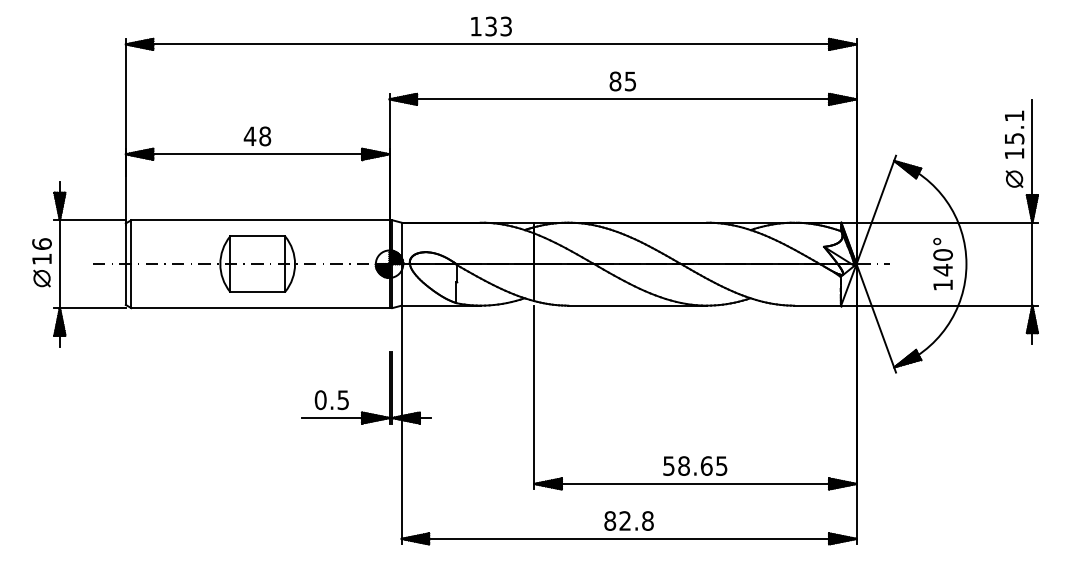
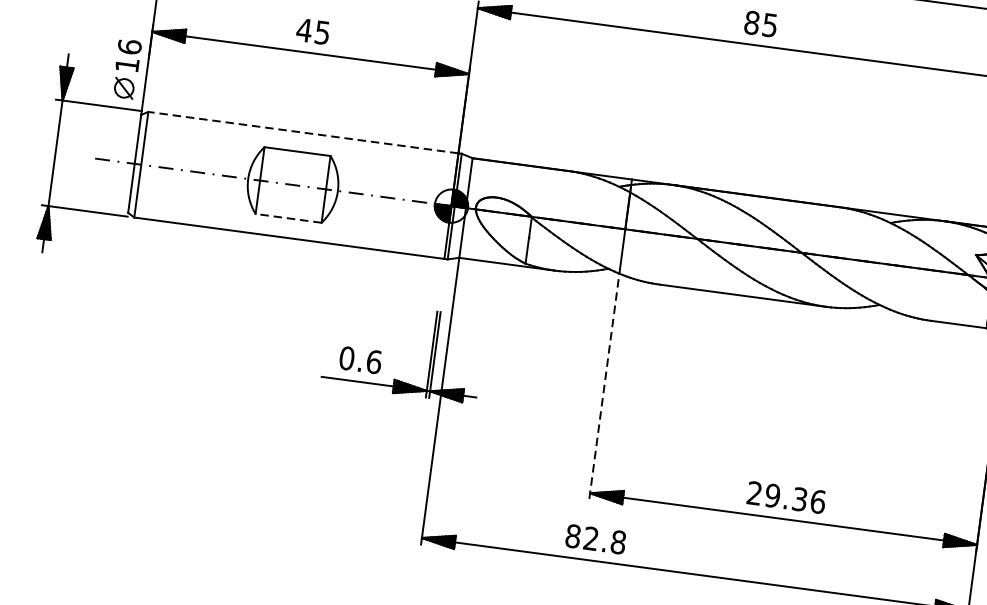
text: (265, 136) -> (322, 32), 48 -> 45
line: (259, 220) -> (302, 132), solid -> dashed
part: (41, 262) -> (126, 69), moved
line: (257, 291) -> (288, 217), solid -> dashed
line: (534, 397) -> (604, 389), solid -> dashed
text: (343, 400) -> (374, 362), 0.5 -> 0.6
text: (695, 465) -> (786, 496), 58.65 -> 29.36
text: (628, 520) -> (595, 538), moved

